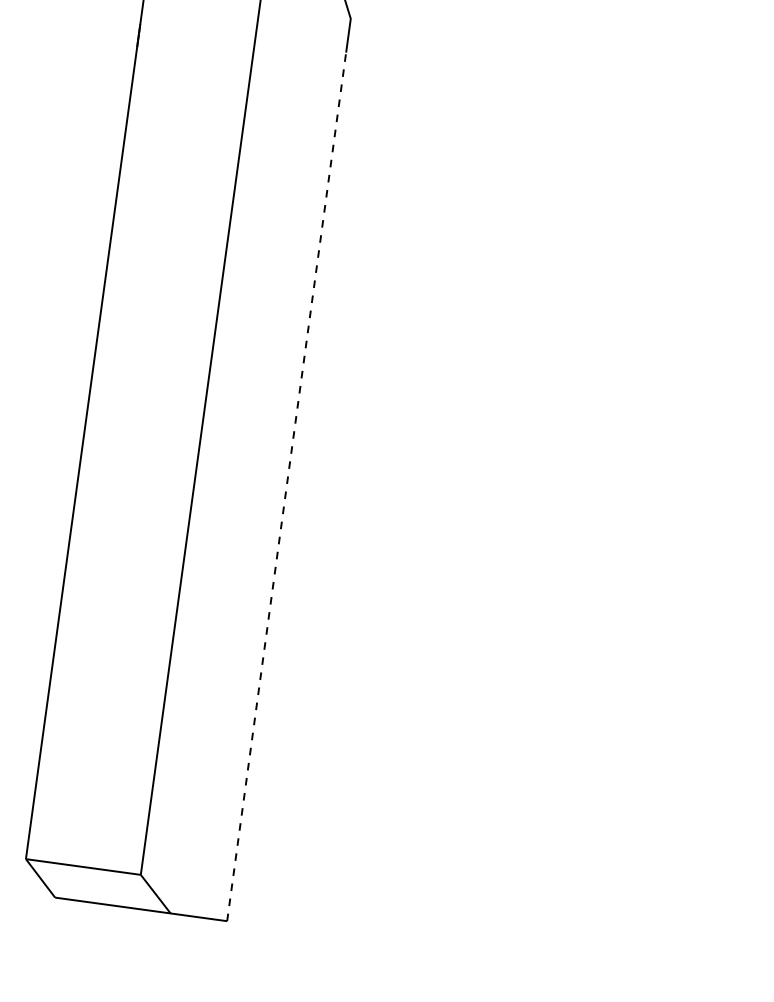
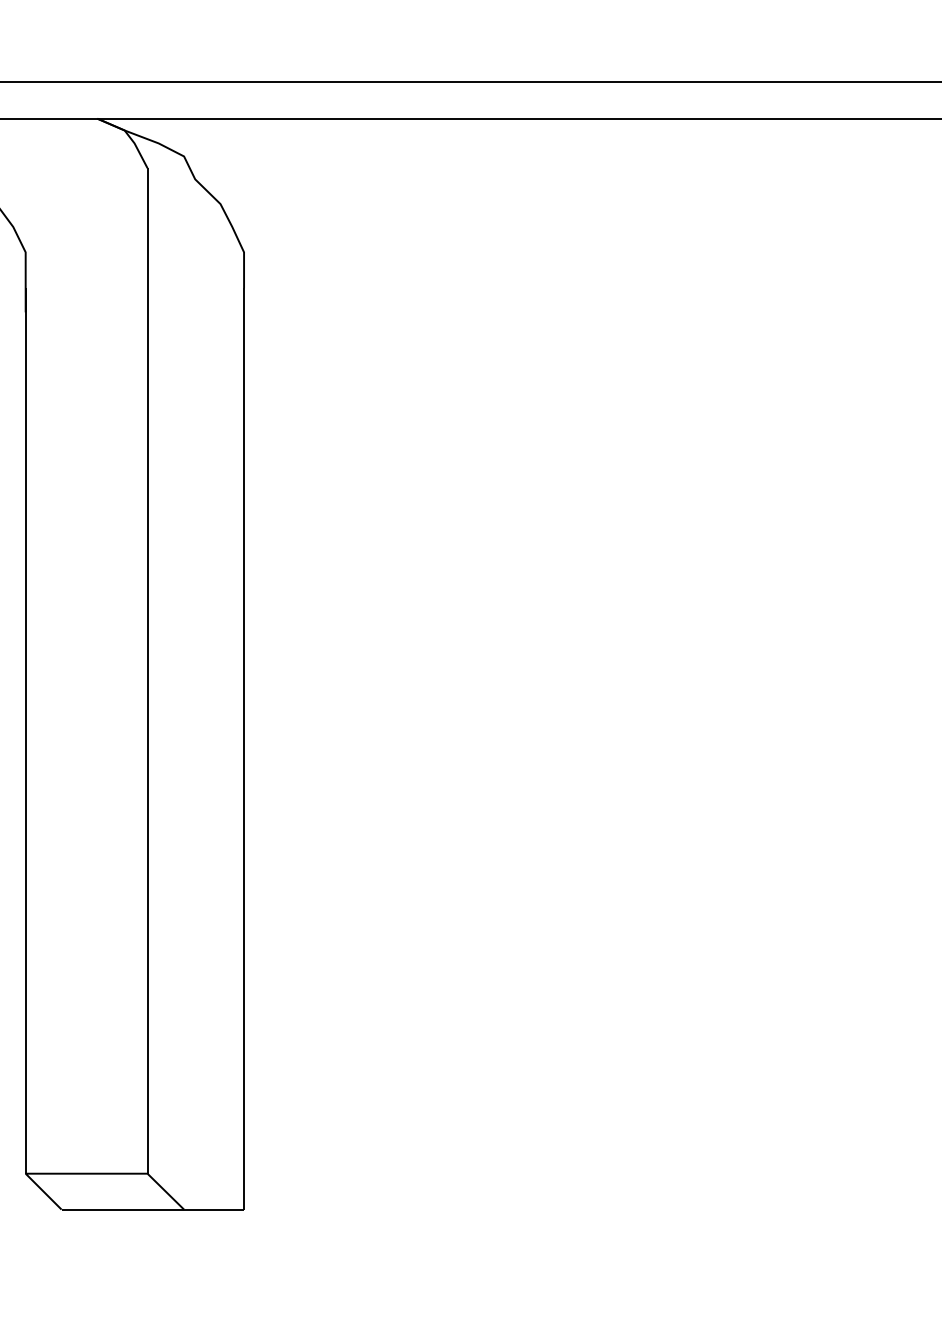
line: (287, 486) -> (244, 748), dashed -> solid

